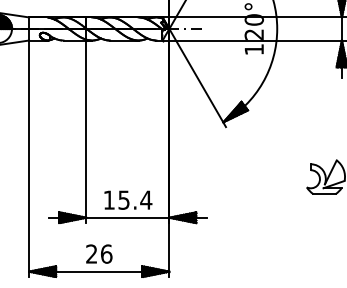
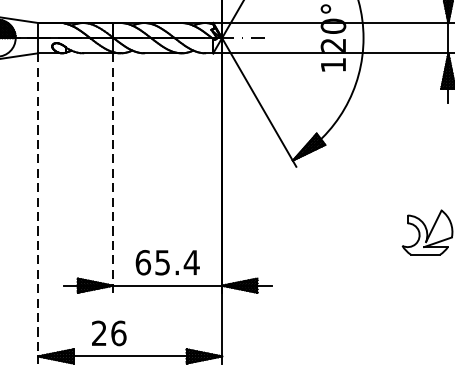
line: (86, 132) -> (113, 173), solid -> dashed
line: (29, 159) -> (38, 209), solid -> dashed
text: (109, 199) -> (143, 261), 15.4 -> 65.4
text: (99, 253) -> (109, 332), moved

